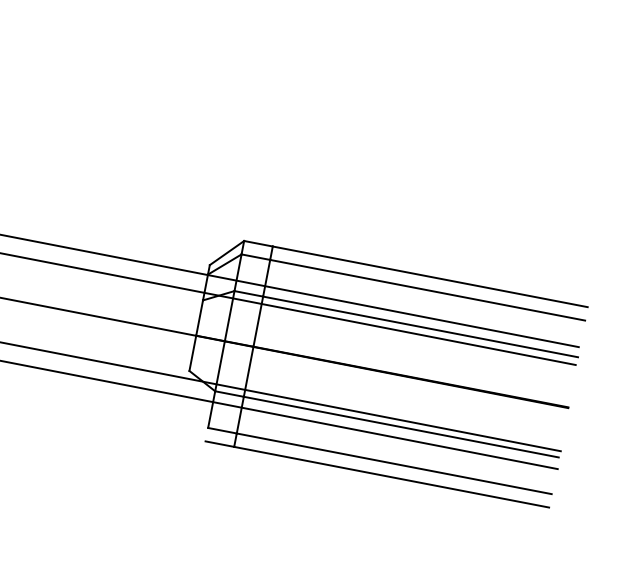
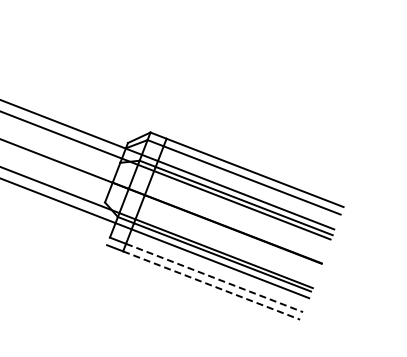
line: (393, 462) -> (214, 277), solid -> dashed
line: (391, 477) -> (211, 285), solid -> dashed

